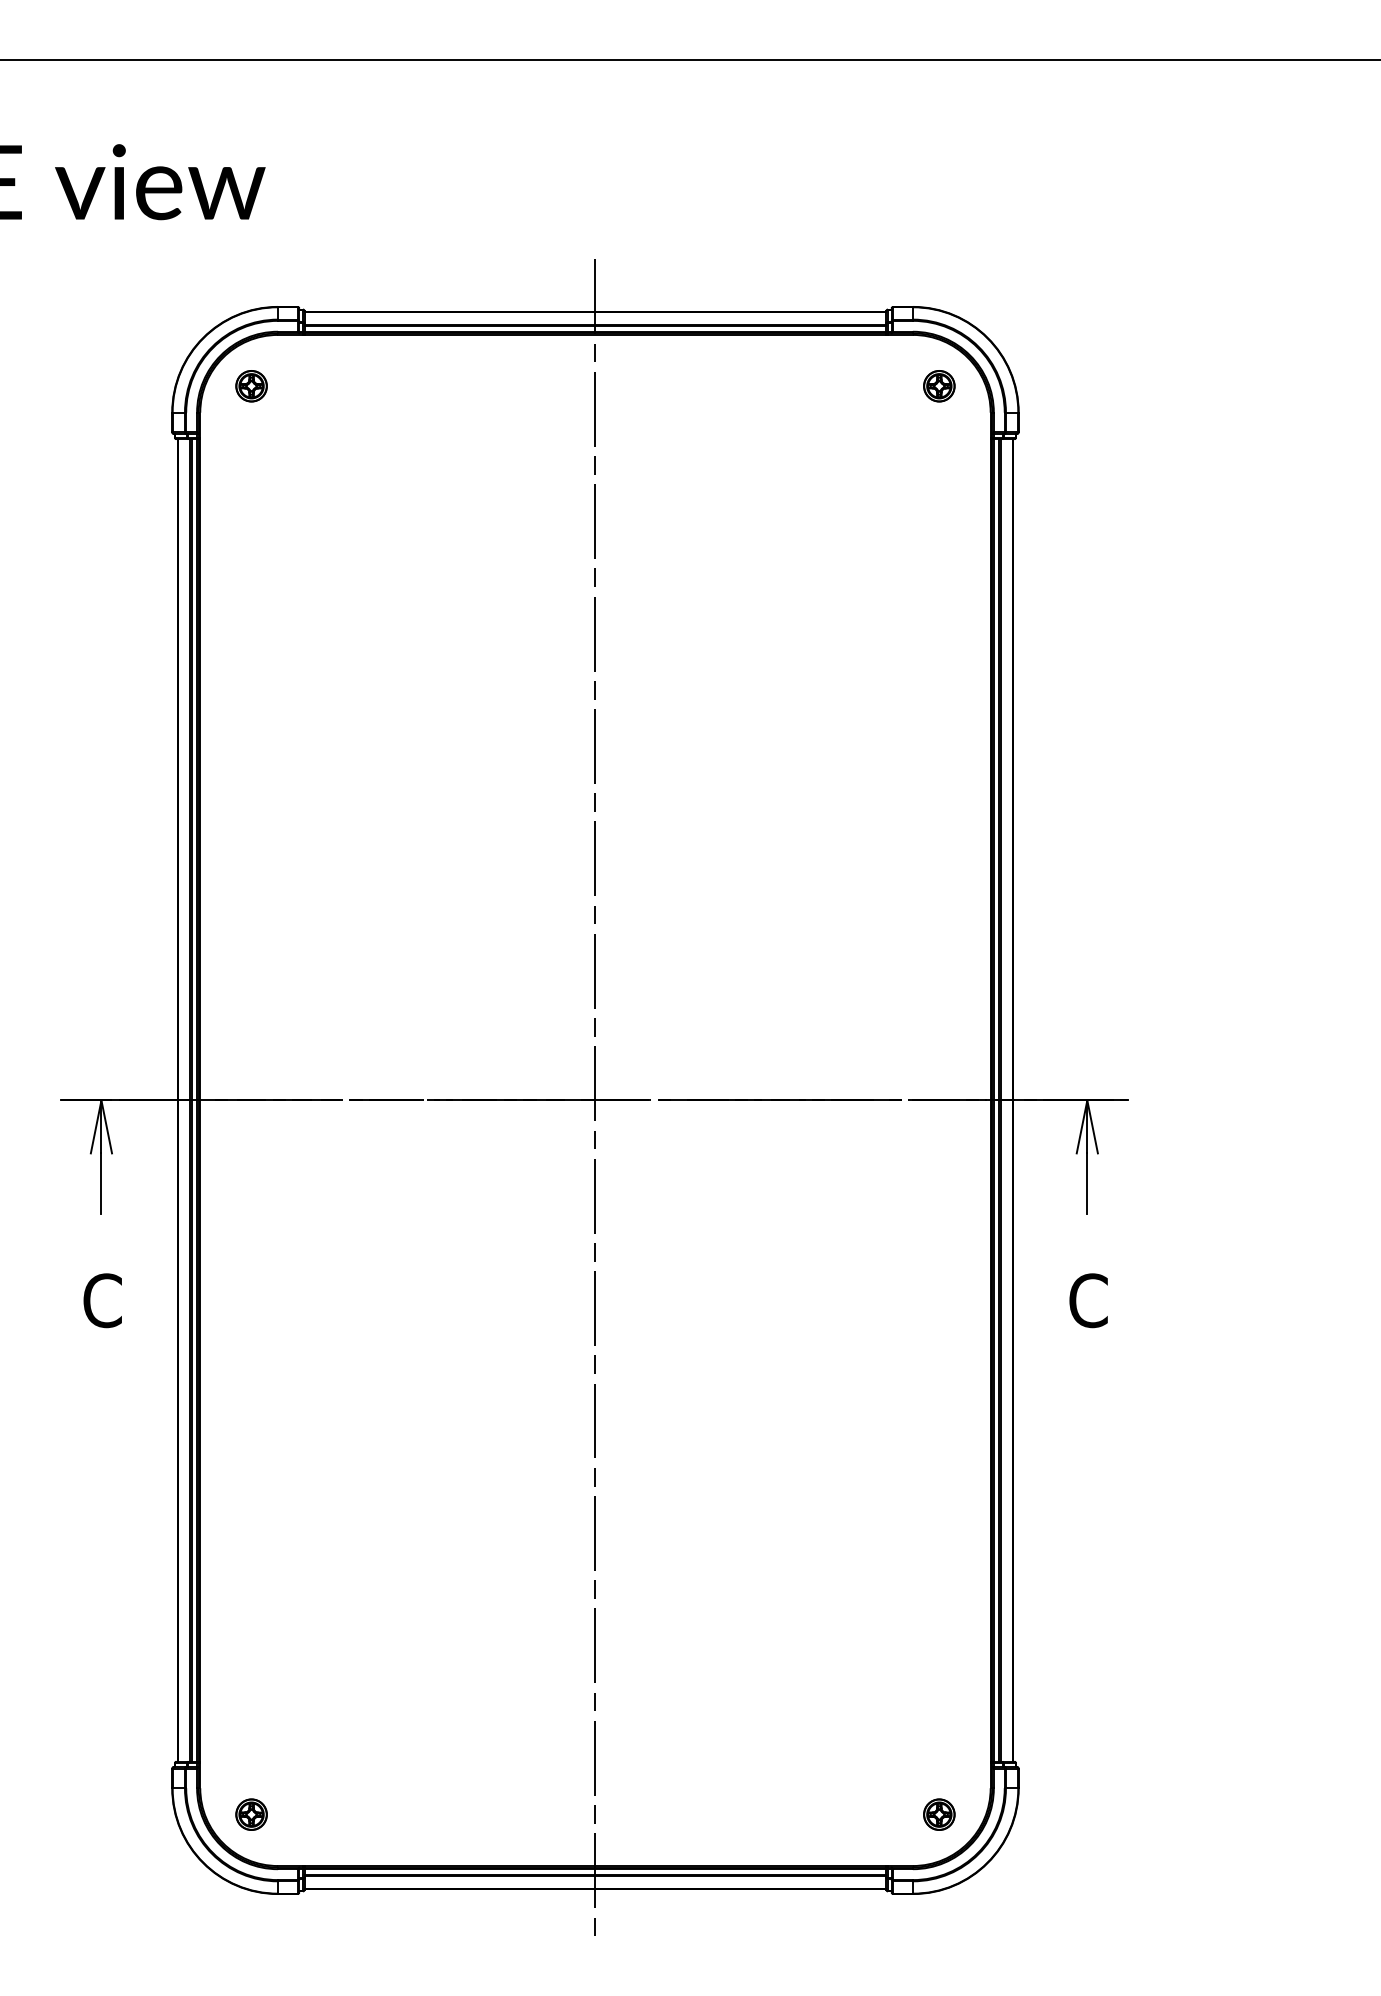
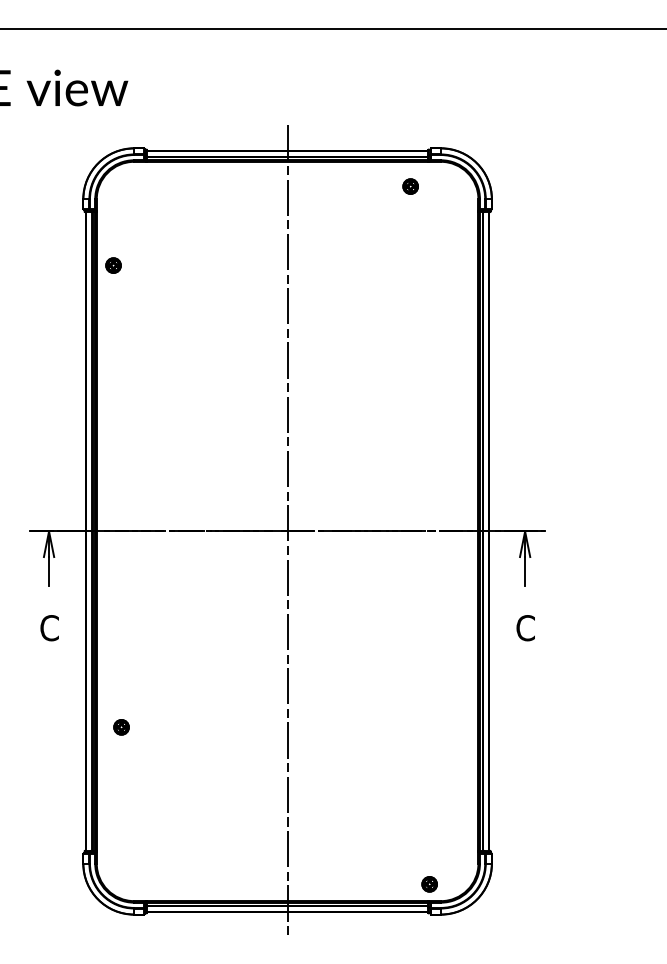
part: (251, 386) -> (113, 265), moved
part: (939, 386) -> (410, 186), moved
part: (251, 1814) -> (121, 727), moved
part: (939, 1814) -> (429, 884), moved

